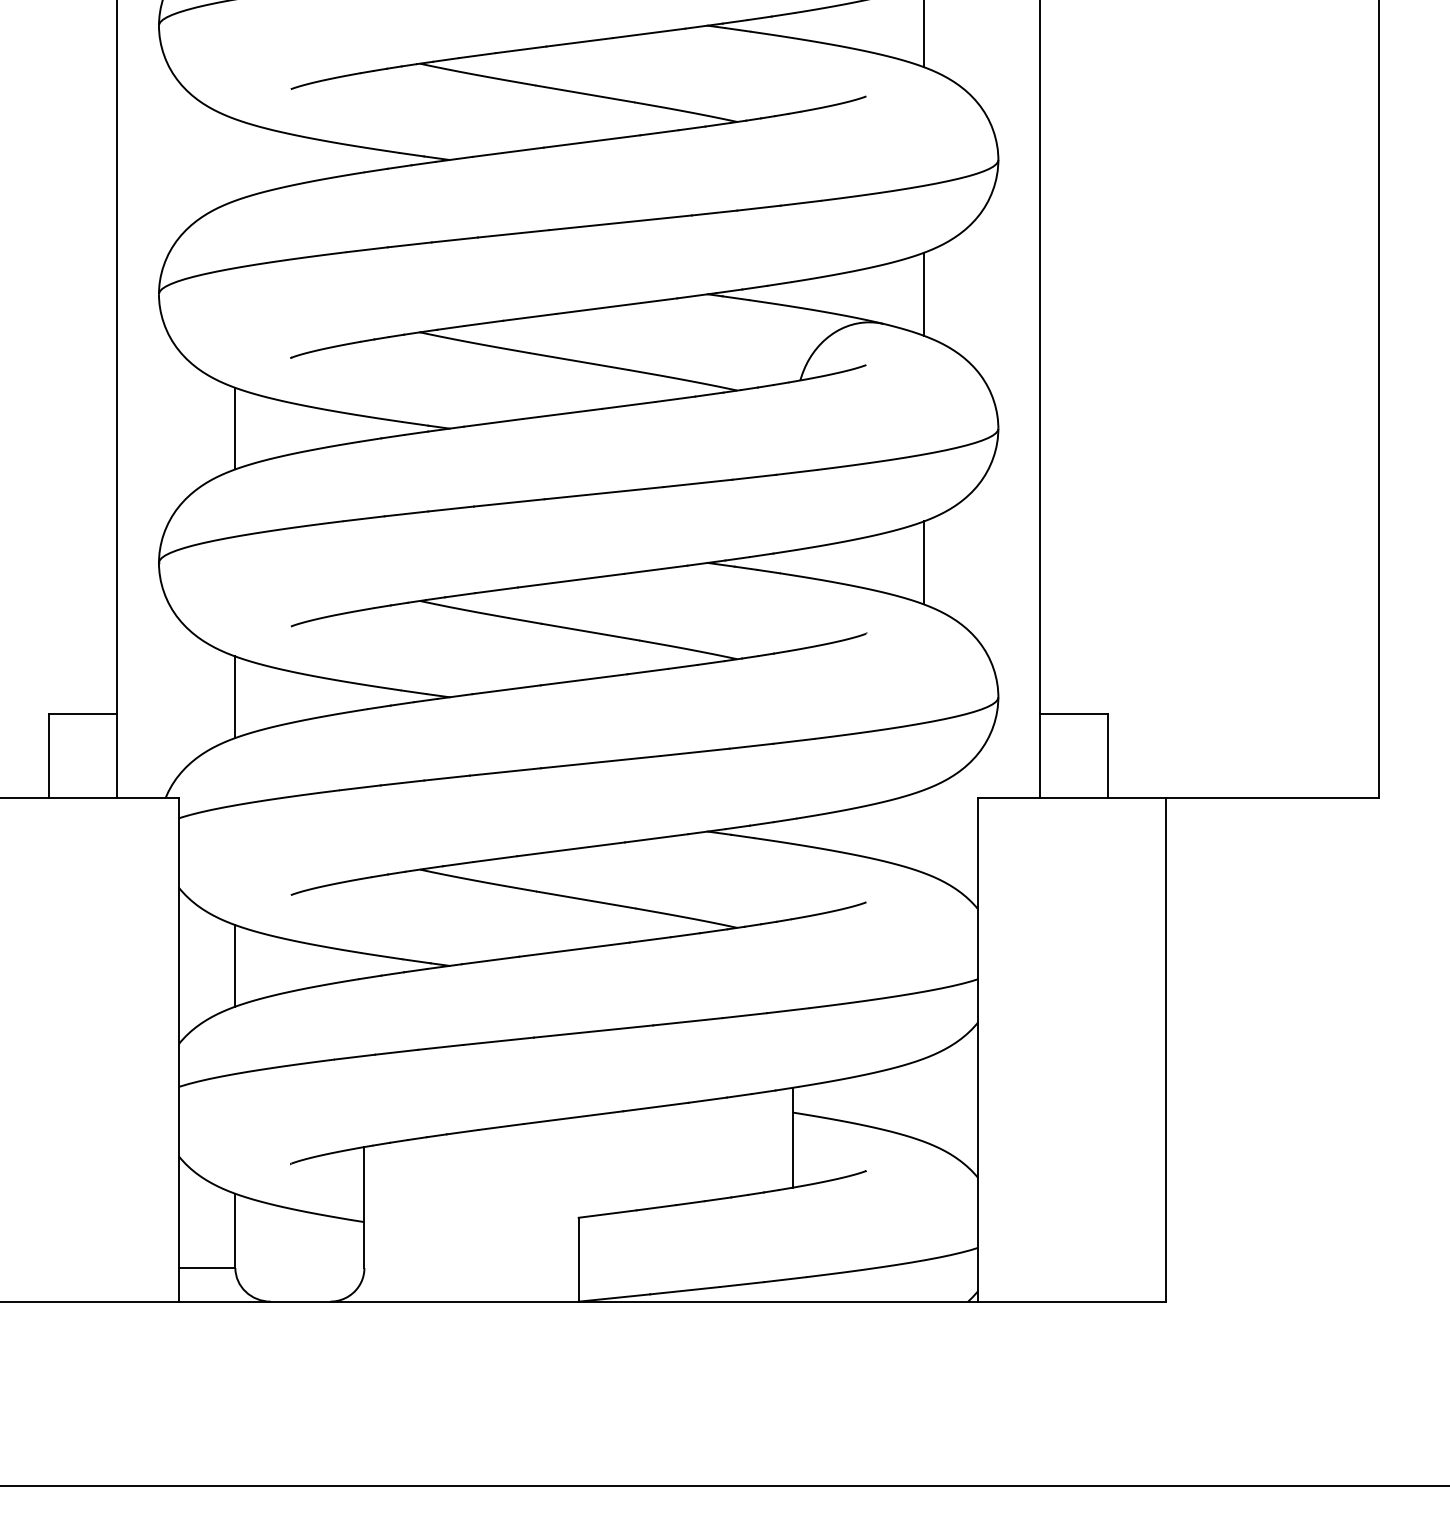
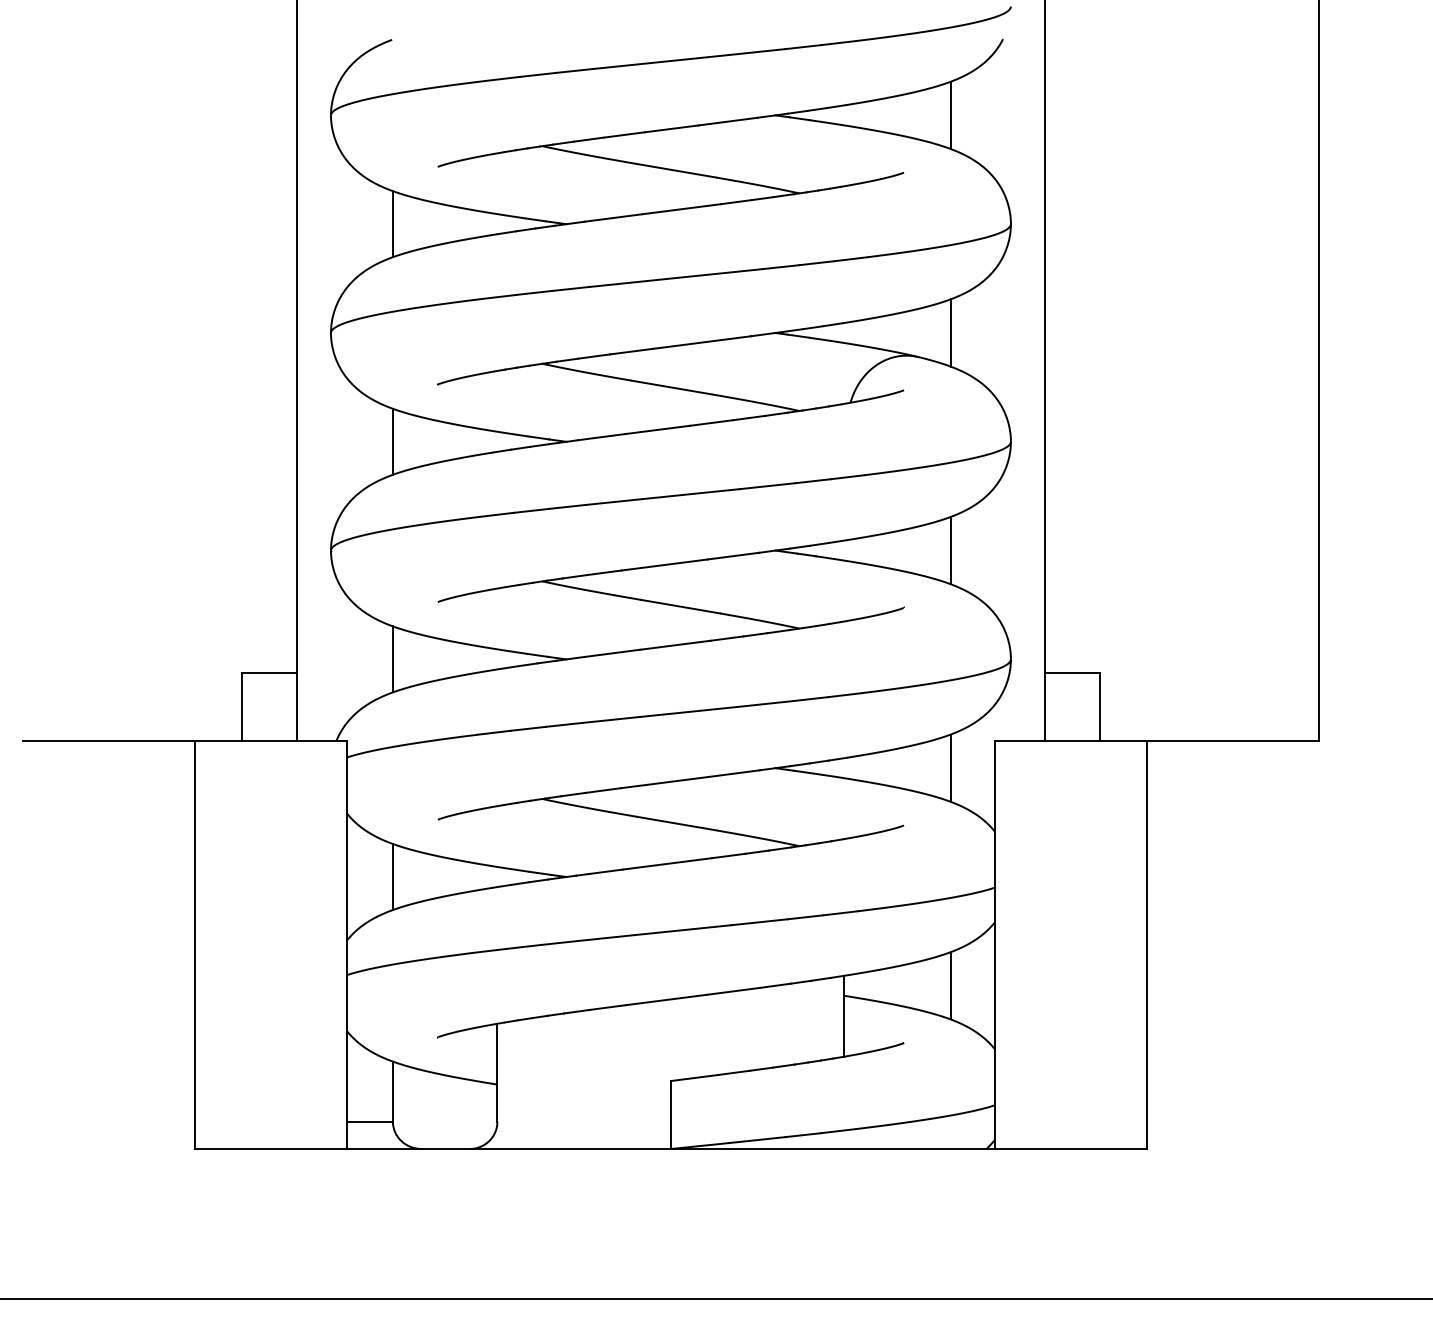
line: (234, 160) -> (392, 224), added
line: (923, 830) -> (950, 767), added
line: (923, 1099) -> (950, 985), added

